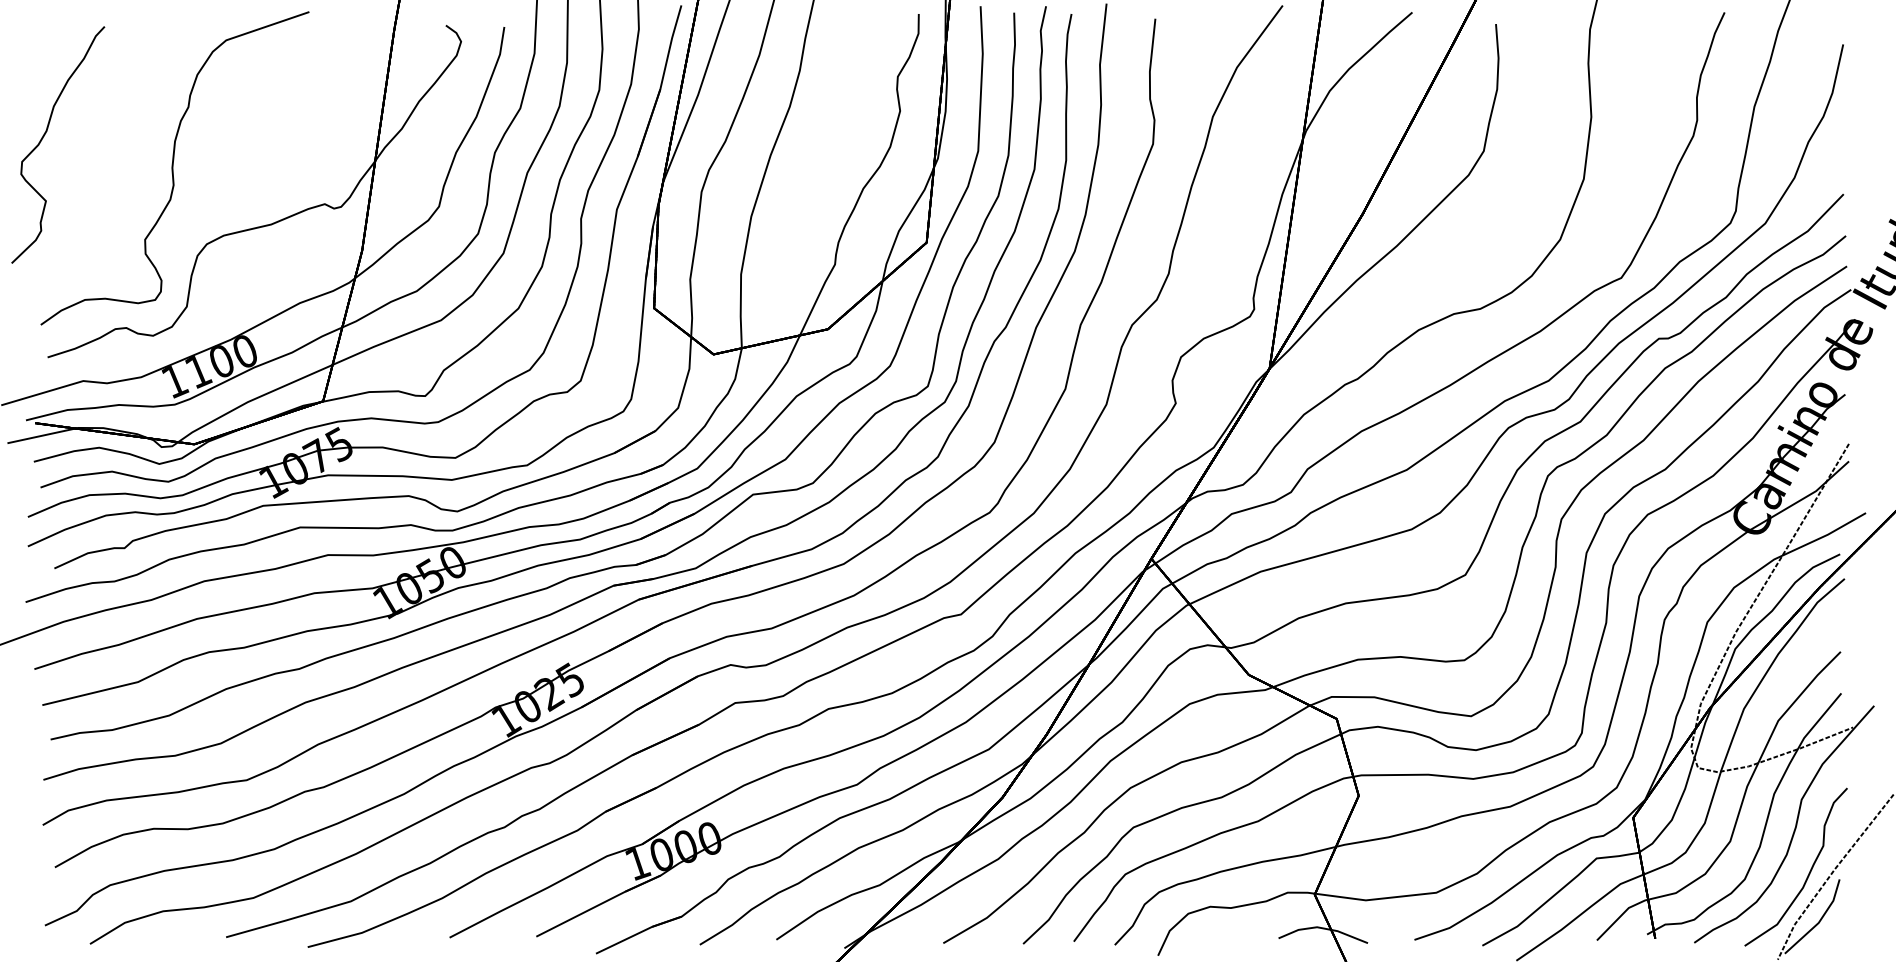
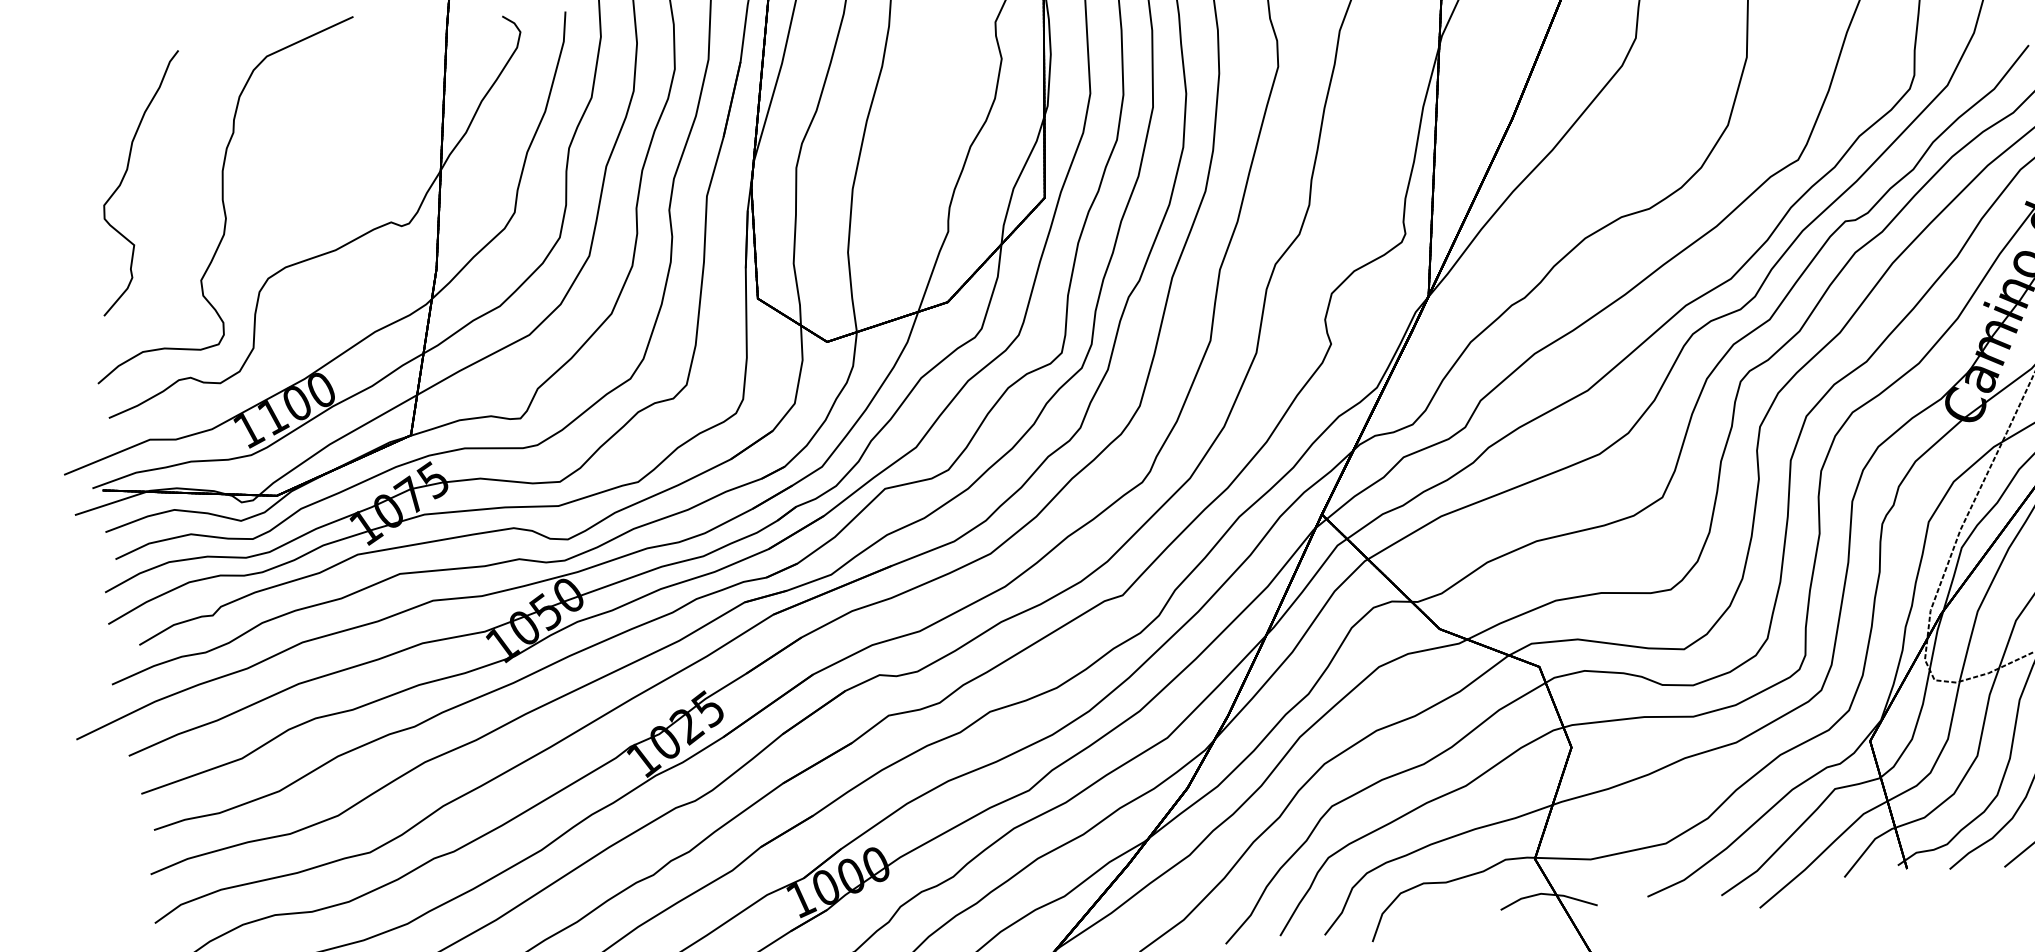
part: (44, 136) -> (125, 175), moved

